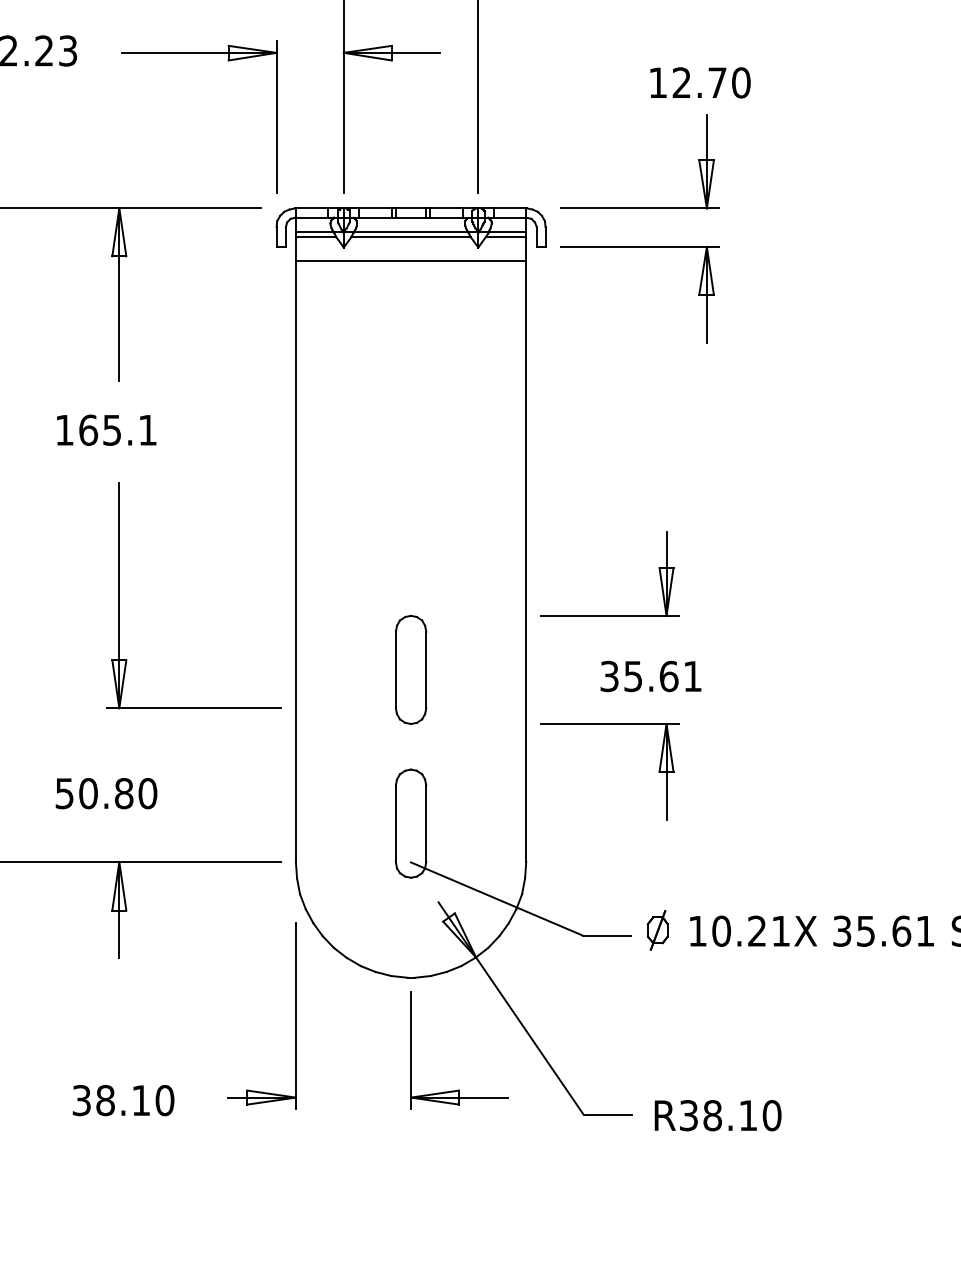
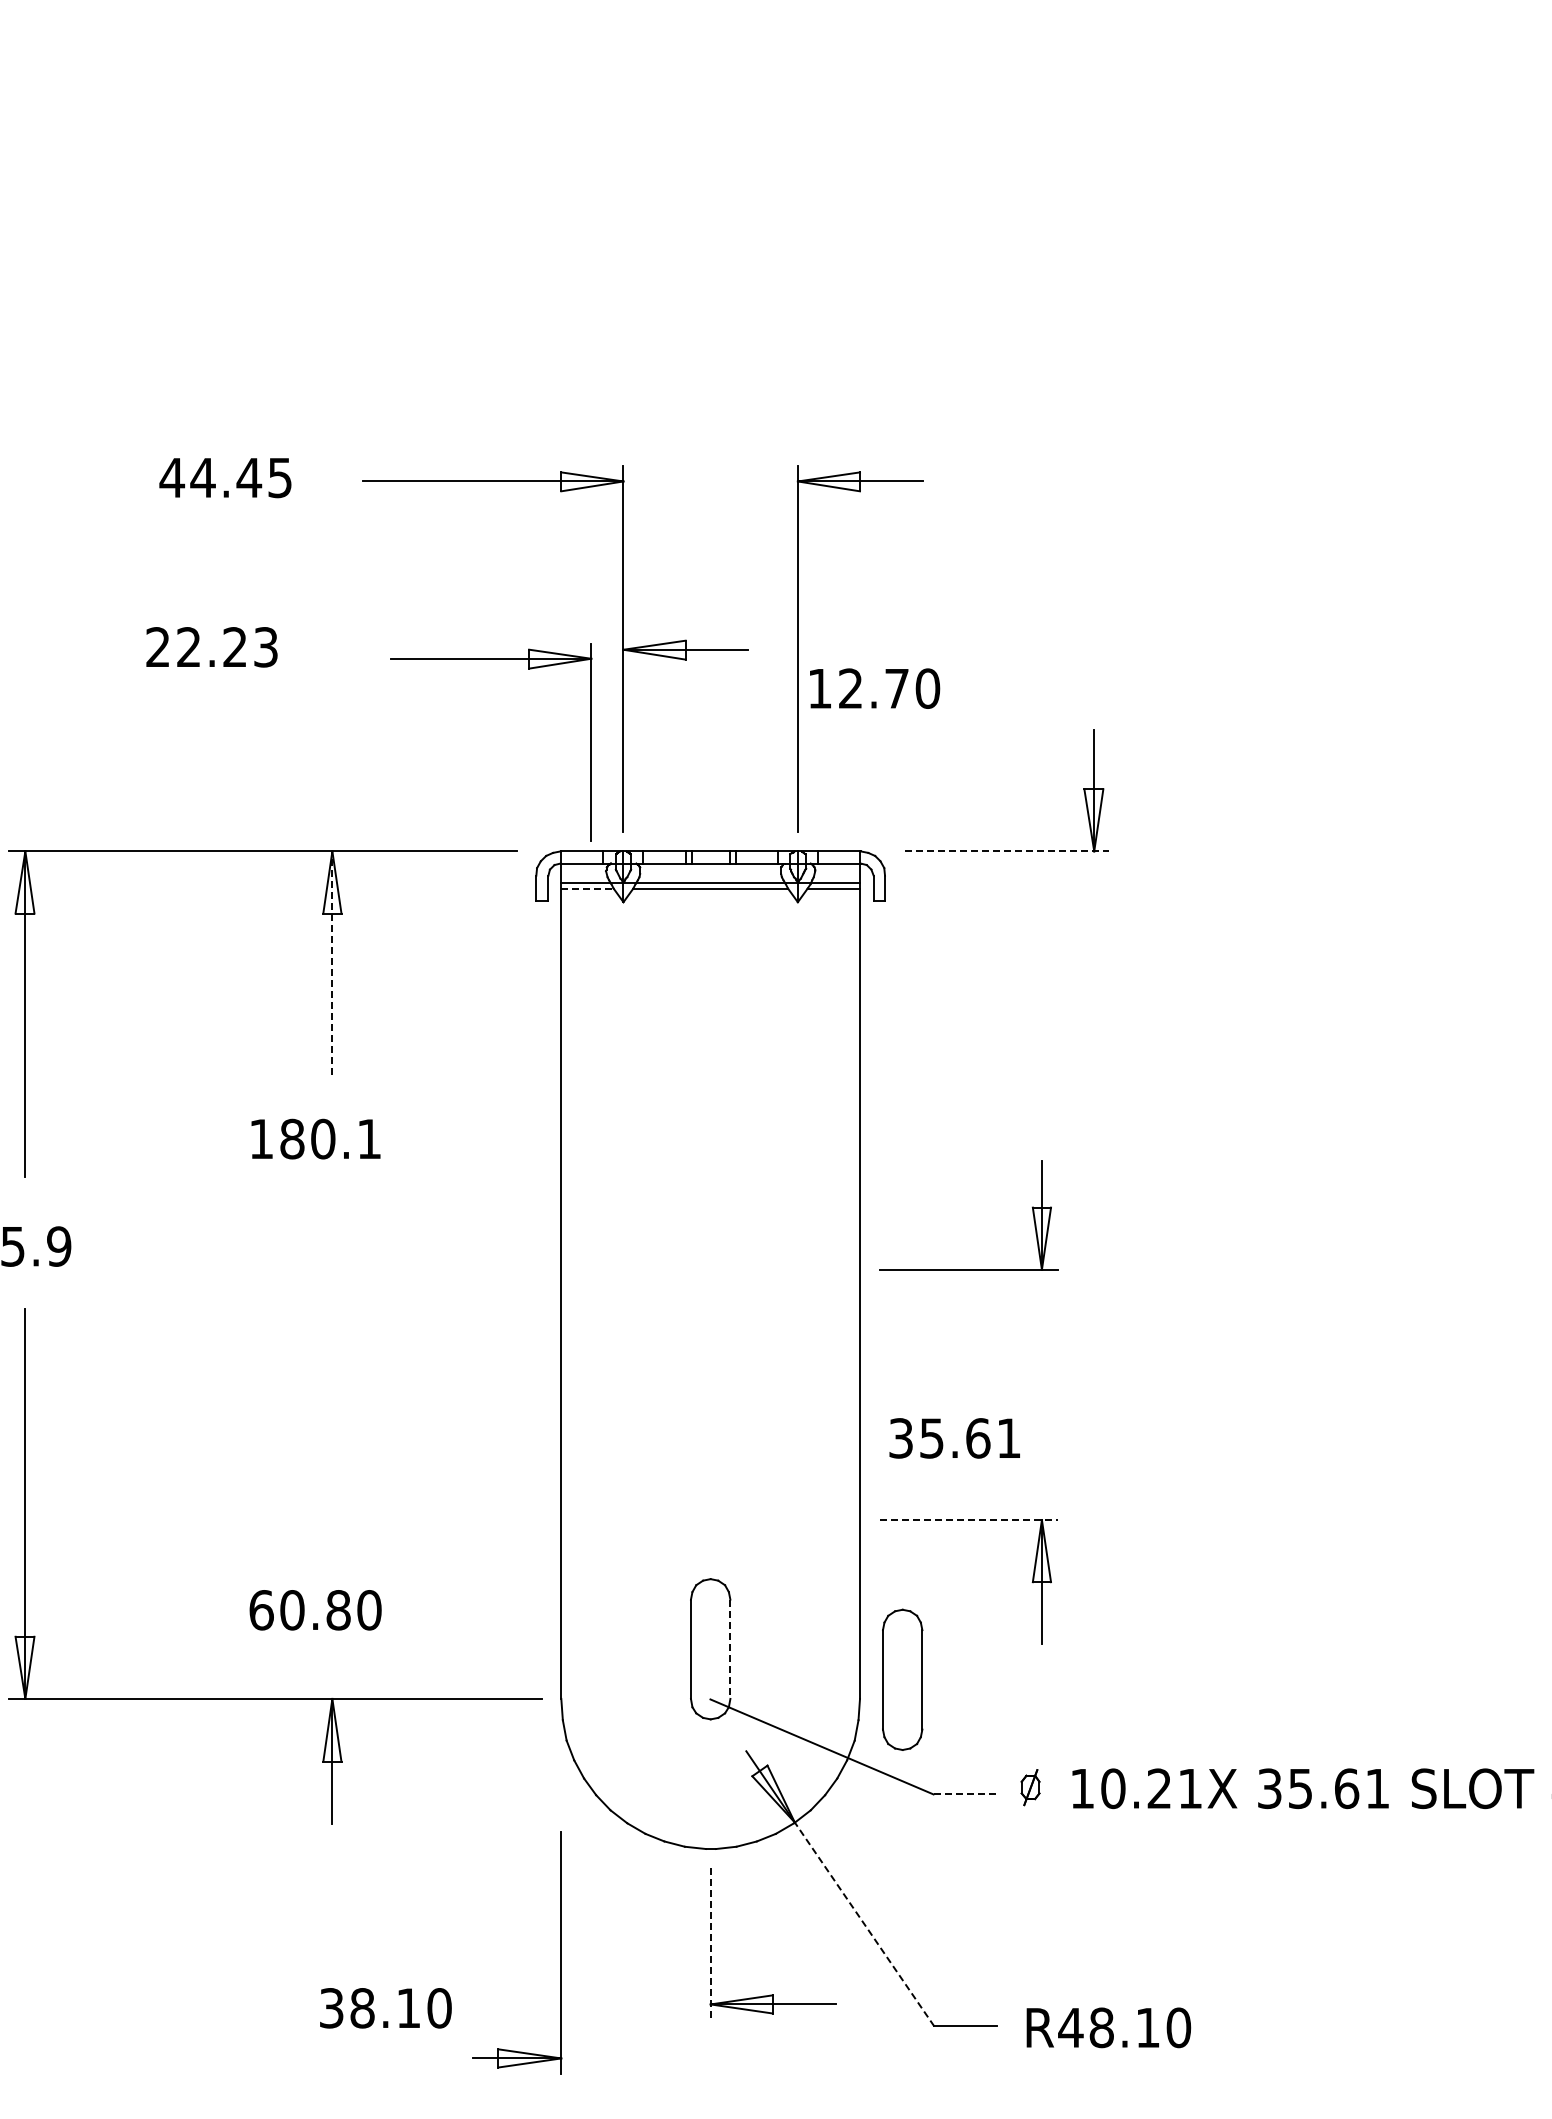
part: (228, 61) -> (528, 669), moved
text: (700, 82) -> (875, 688), moved
line: (639, 208) -> (1007, 851), solid -> dashed
line: (316, 236) -> (587, 888), solid -> dashed
part: (639, 247) -> (1006, 901), removed
line: (410, 260) -> (710, 919), removed
line: (119, 294) -> (332, 963), solid -> dashed
text: (100, 429) -> (307, 1138), 165.1 -> 180.1
part: (119, 595) -> (332, 1353), removed
part: (609, 615) -> (968, 1269), moved
part: (410, 669) -> (902, 1679), moved
text: (650, 676) -> (954, 1438), moved
line: (610, 724) -> (969, 1520), solid -> dashed
text: (64, 793) -> (261, 1610), 50.80 -> 60.80
line: (426, 823) -> (730, 1649), solid -> dashed
part: (657, 930) -> (1030, 1787), size x0.7
line: (606, 935) -> (964, 1794), solid -> dashed
part: (295, 1015) -> (560, 1952), moved
line: (529, 1035) -> (864, 1924), solid -> dashed
line: (410, 1050) -> (710, 1943), solid -> dashed
text: (123, 1100) -> (385, 2008), moved
text: (688, 1115) -> (1070, 2027), R38.10 -> R48.10

